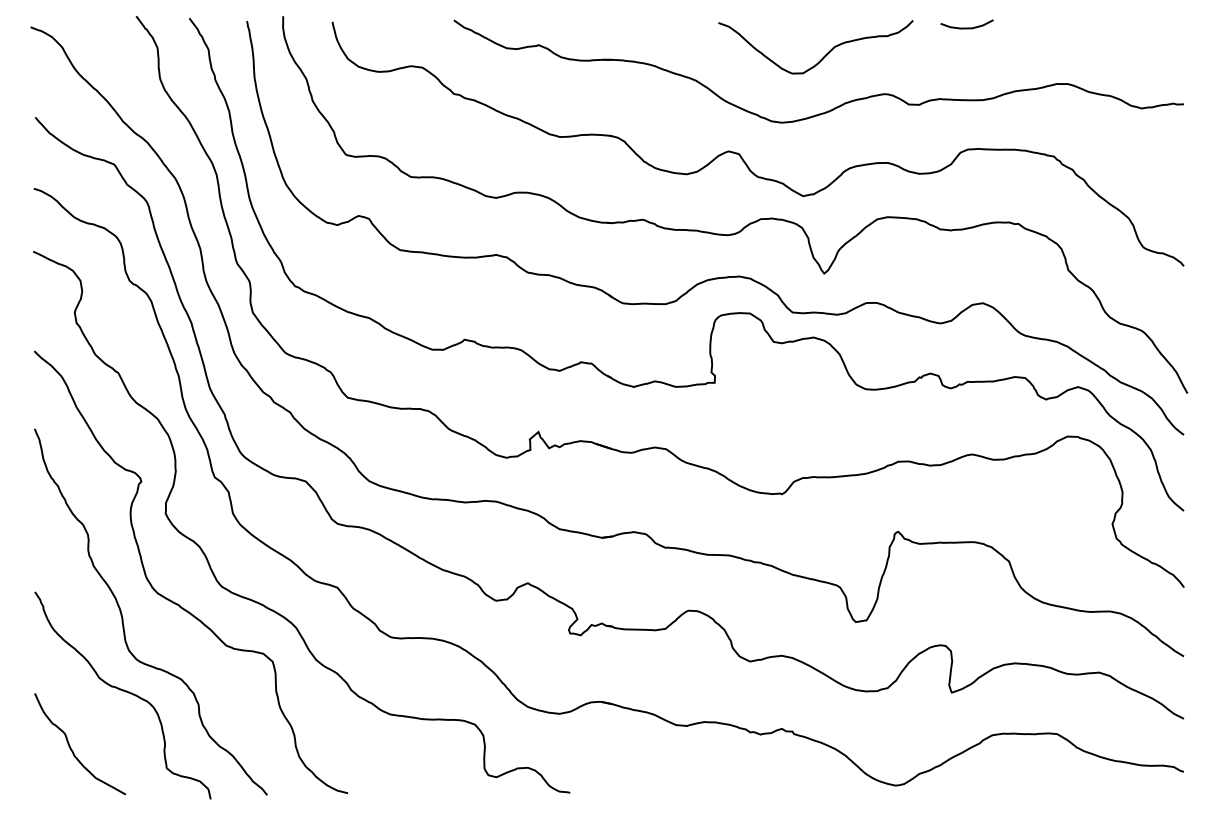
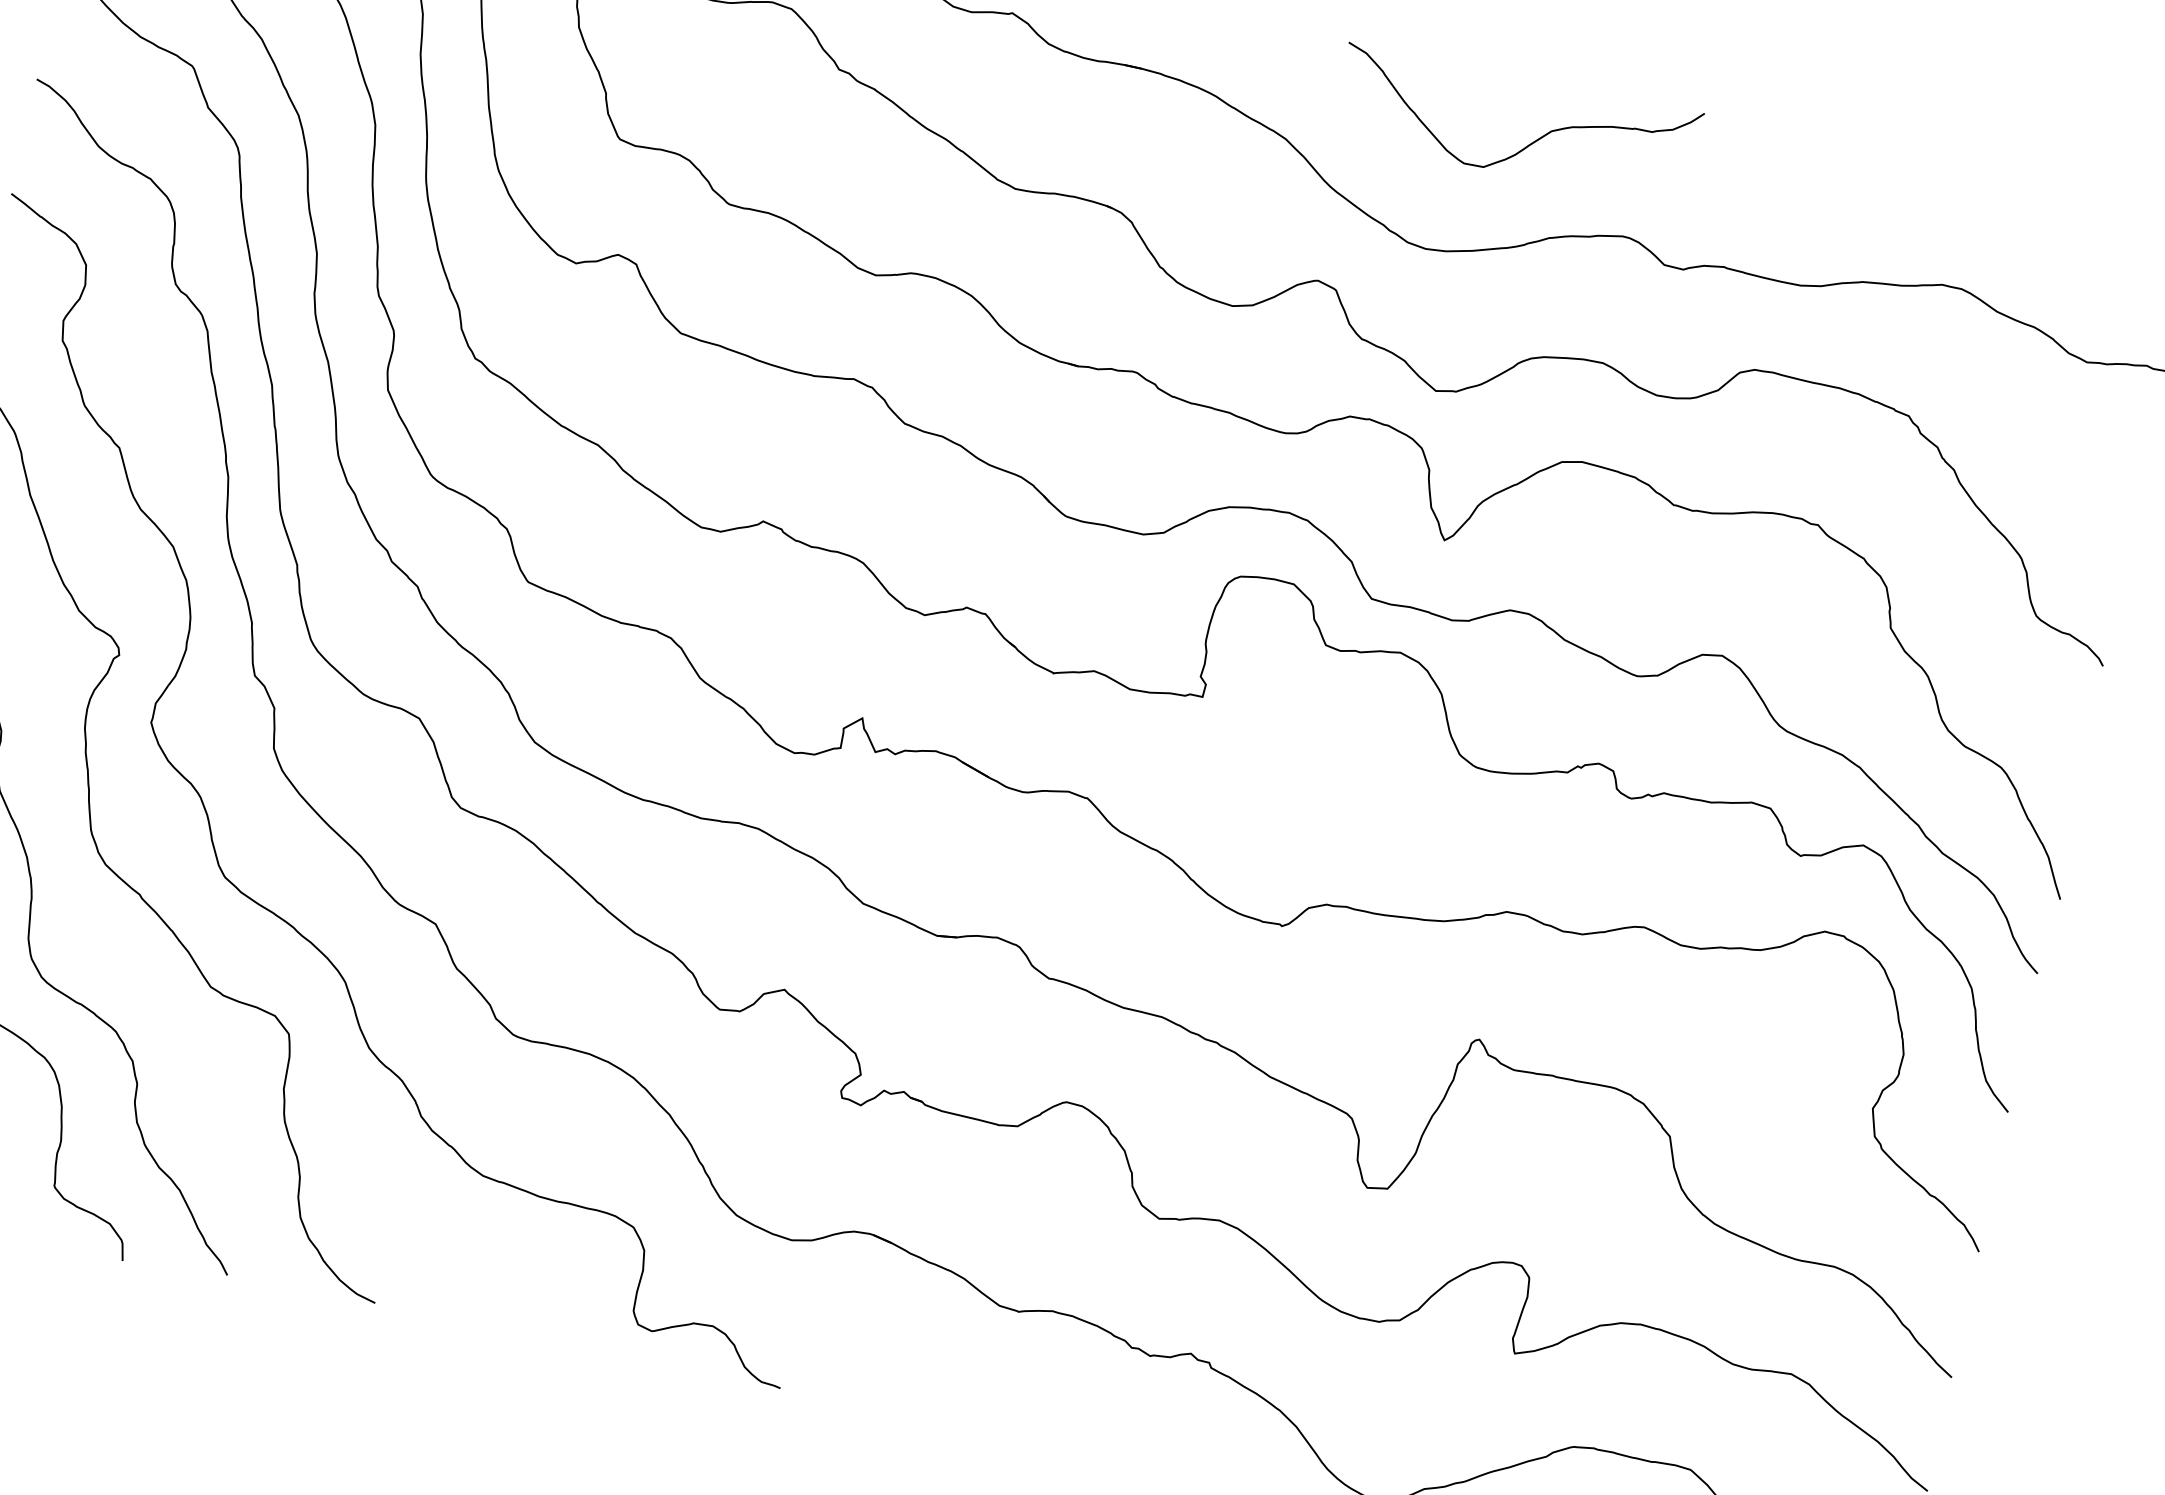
curve: (966, 27) -> (1799, 146), removed

